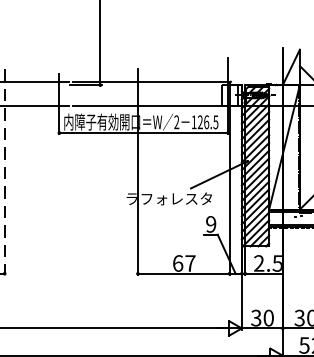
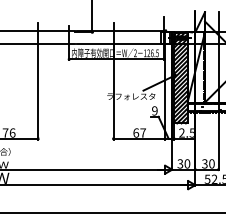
line: (5, 174) -> (38, 82), dashed -> solid

